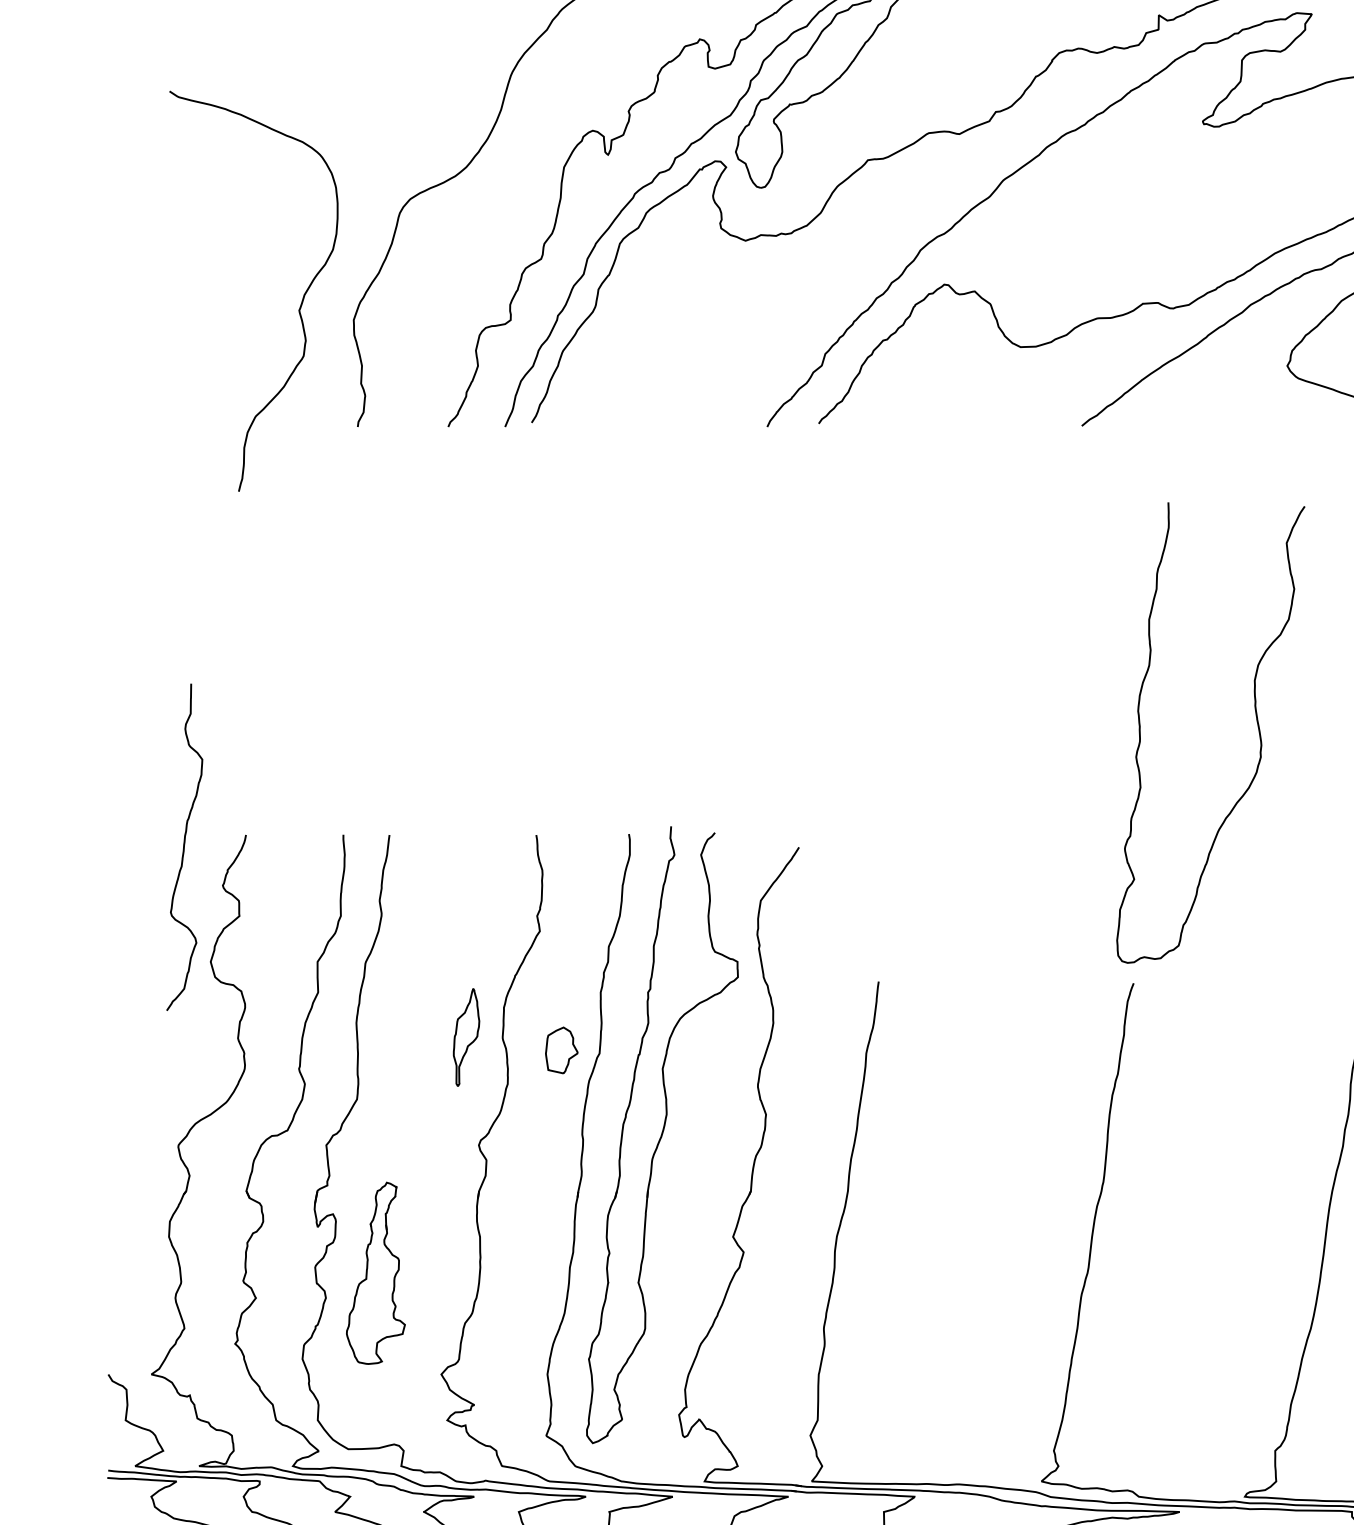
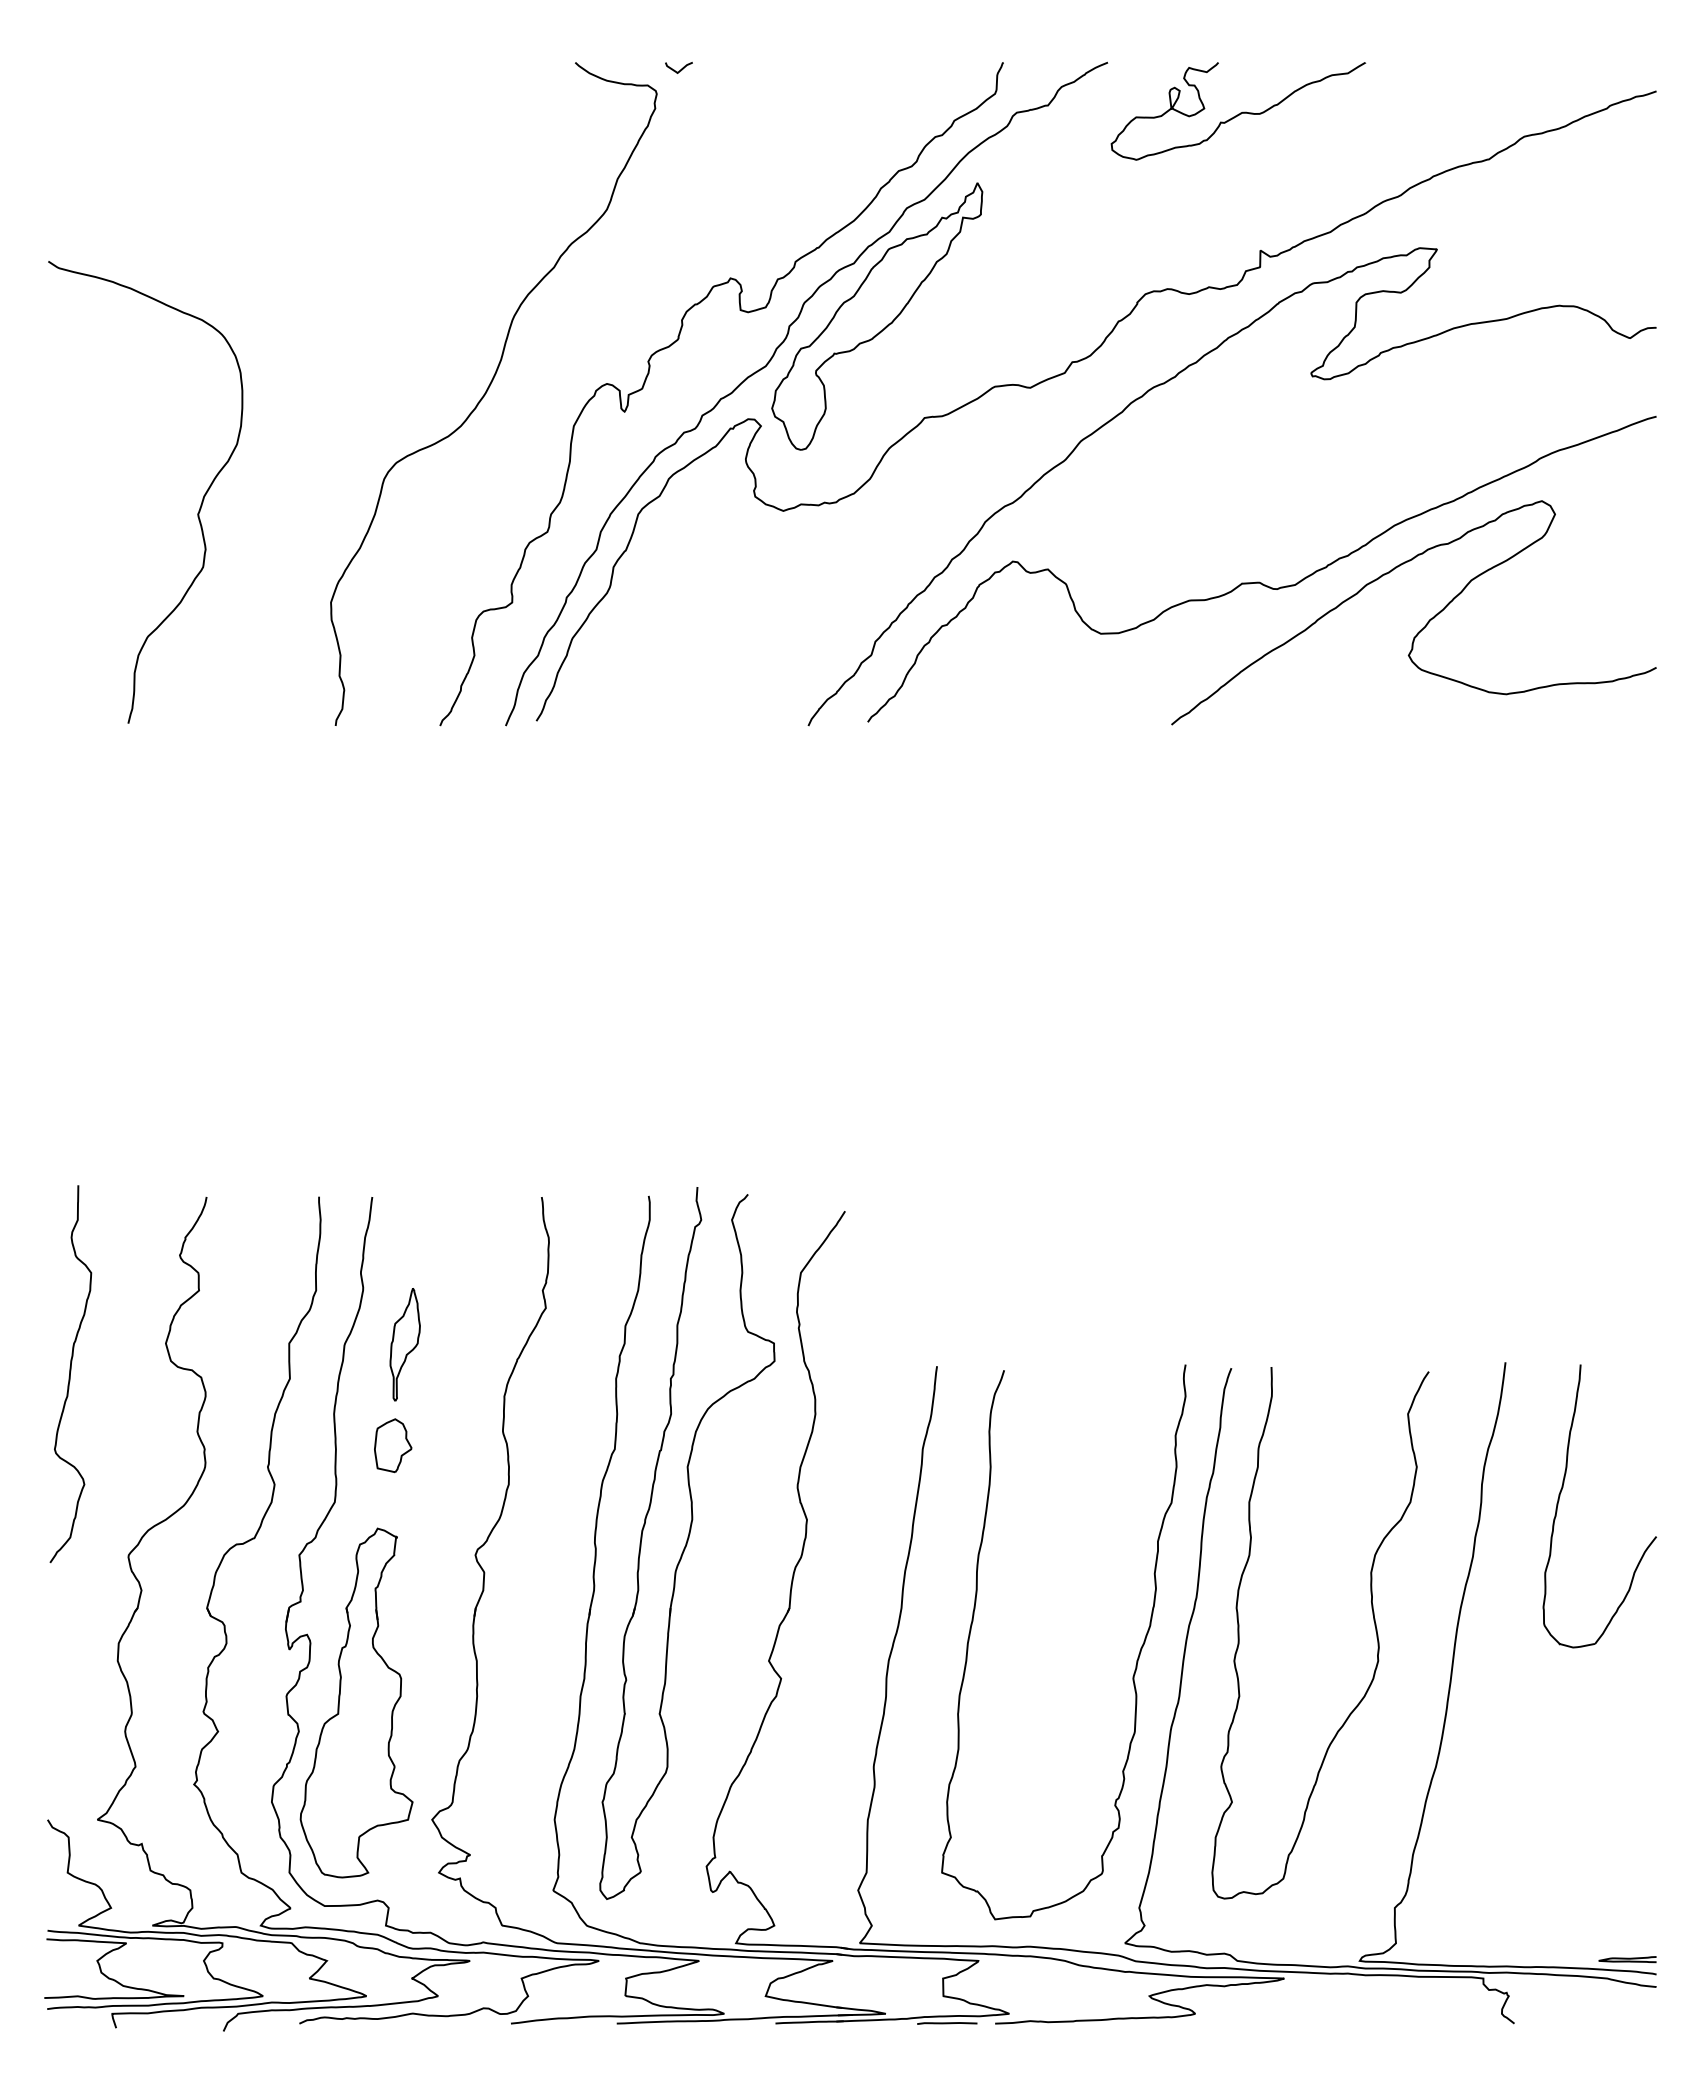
curve: (299, 307) -> (198, 510), moved
curve: (1256, 722) -> (1373, 1621), moved
curve: (184, 847) -> (70, 1374), moved
part: (465, 1037) -> (404, 1344), moved
part: (562, 1050) -> (393, 1445), moved
curve: (1051, 1236) -> (1136, 1660), added
part: (375, 1272) -> (356, 1702), size x1.67

